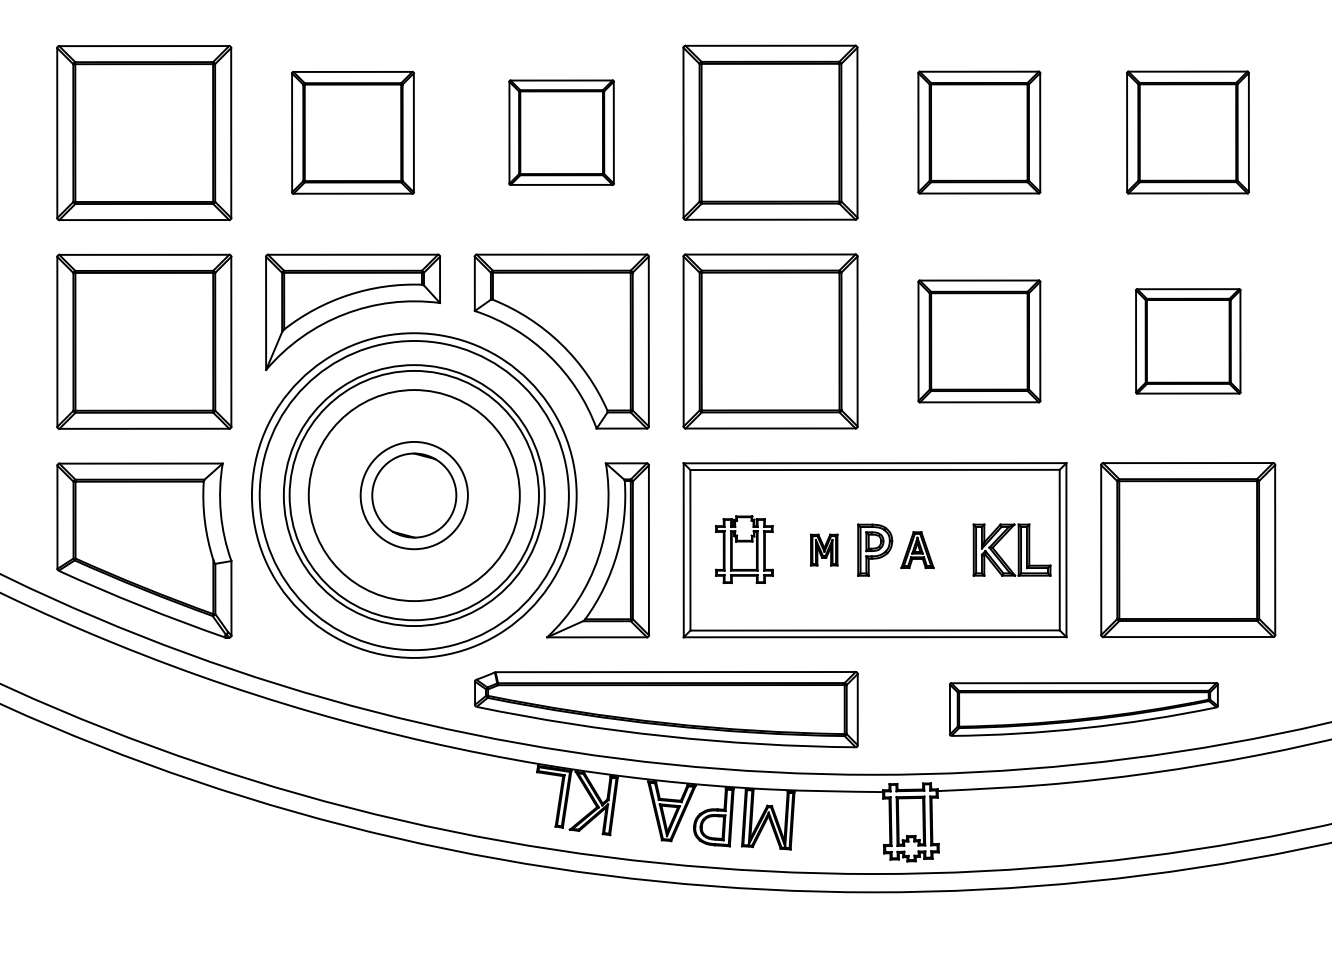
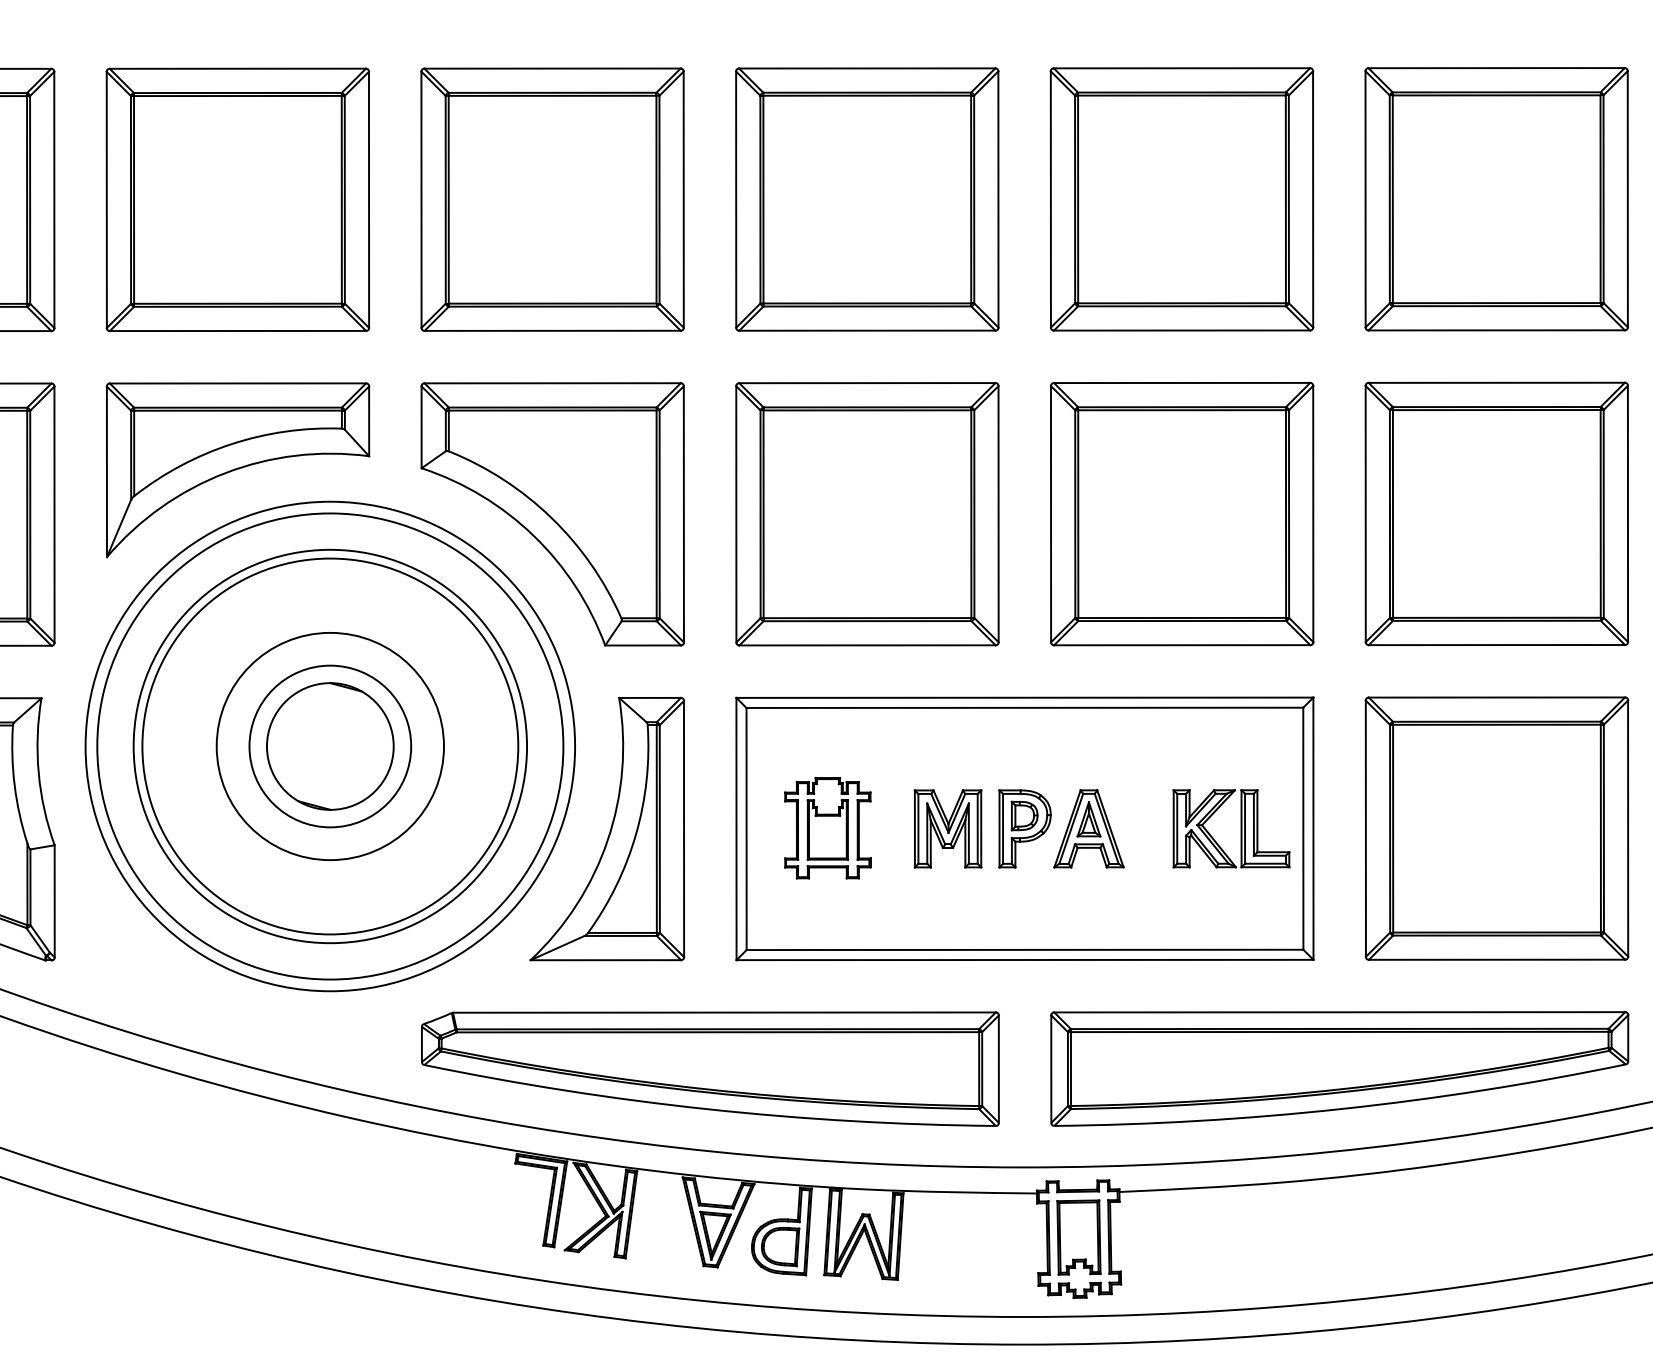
part: (352, 132) -> (237, 199), size x1.43
part: (561, 132) -> (552, 199), size x1.67
part: (979, 132) -> (1182, 199), size x1.43
part: (1187, 132) -> (1495, 199), size x1.43
part: (979, 341) -> (1182, 514), size x1.43
part: (1188, 341) -> (1497, 514), size x1.67
circle: (413, 495) -> (329, 746), size x0.71
part: (824, 549) -> (948, 827), size x1.67
part: (917, 549) -> (1088, 827), size x1.43
part: (1083, 709) -> (1339, 1068), size x1.43

